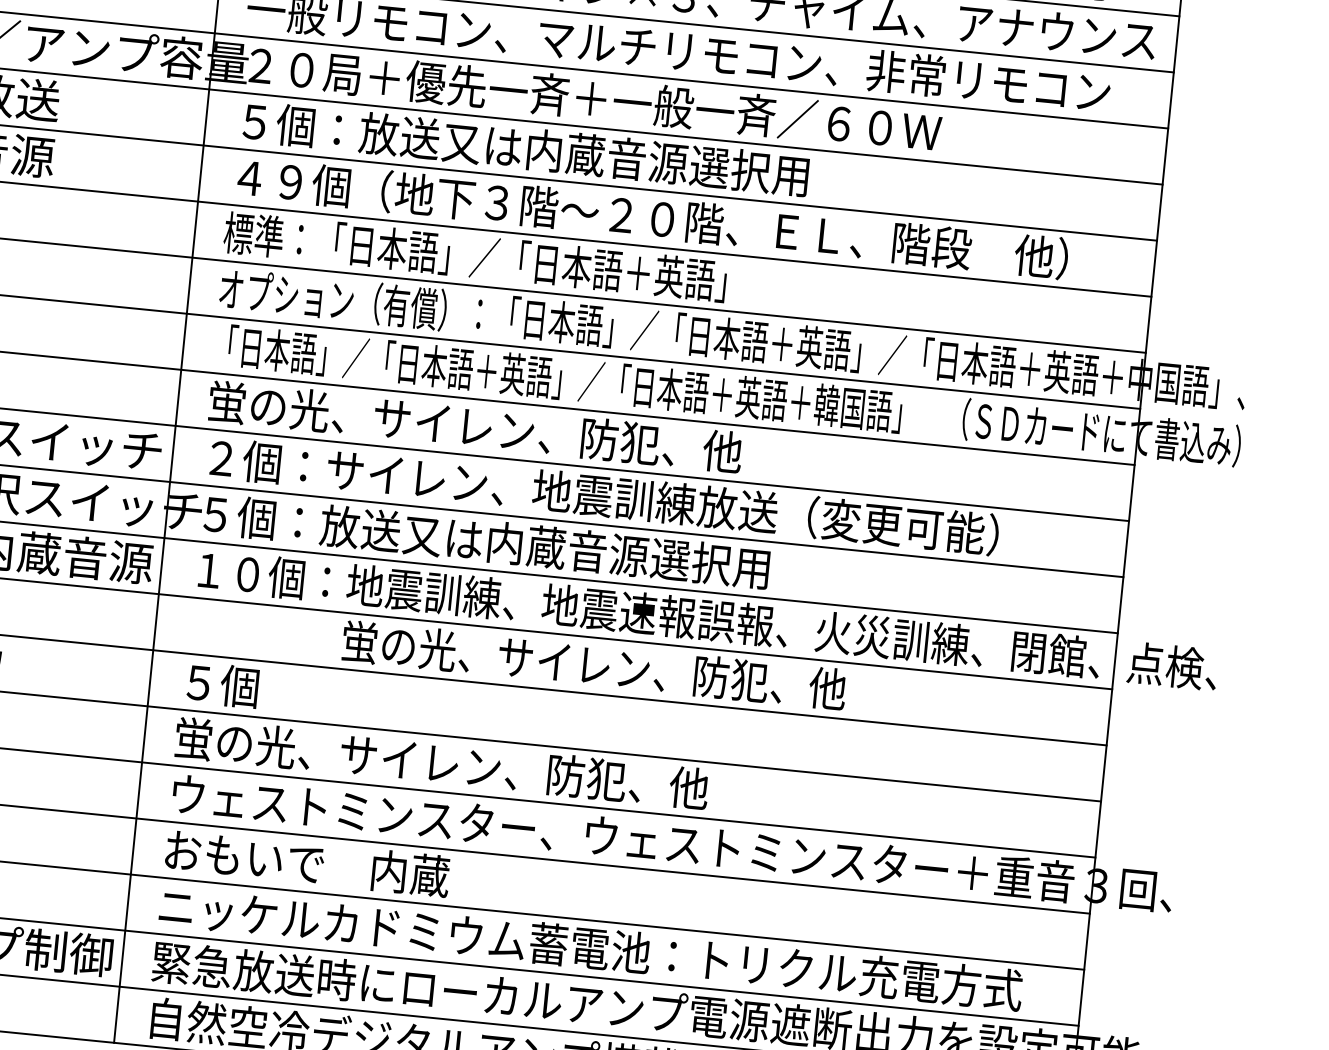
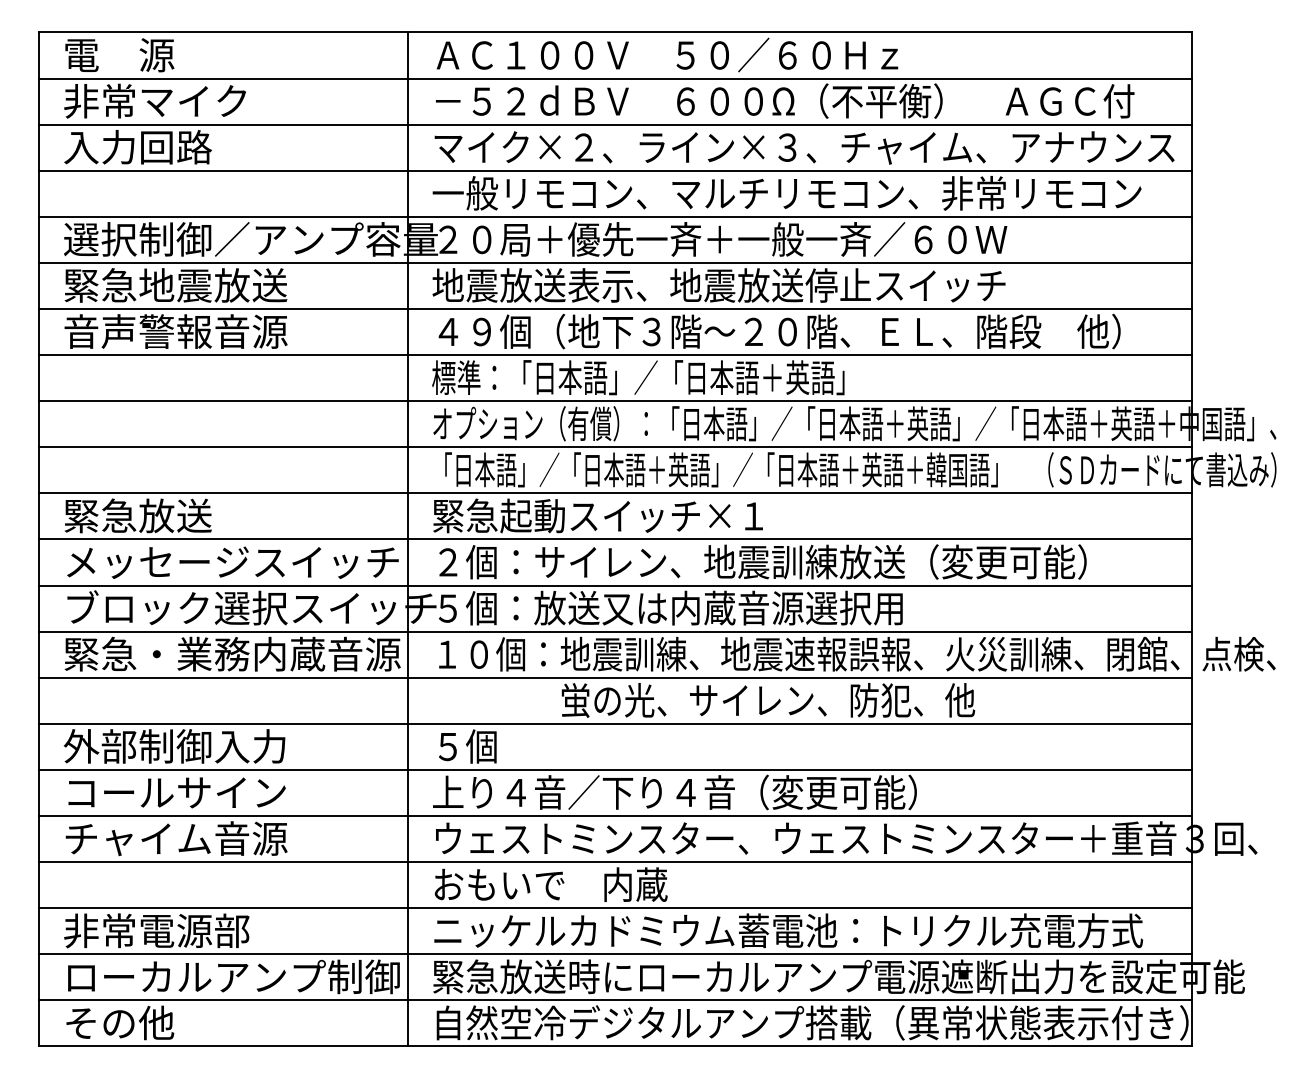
text: (584, 154) -> (718, 285), ５個：放送又は内蔵音源選択用 -> 地震放送表示、地震放送停止スイッチ
text: (475, 426) -> (652, 515), 蛍の光、サイレン、防犯、他 -> 緊急起動スイッチ×１
text: (468, 766) -> (674, 792), 蛍の光、サイレン、防犯、他 -> 上り４音／下り４音（変更可能）

